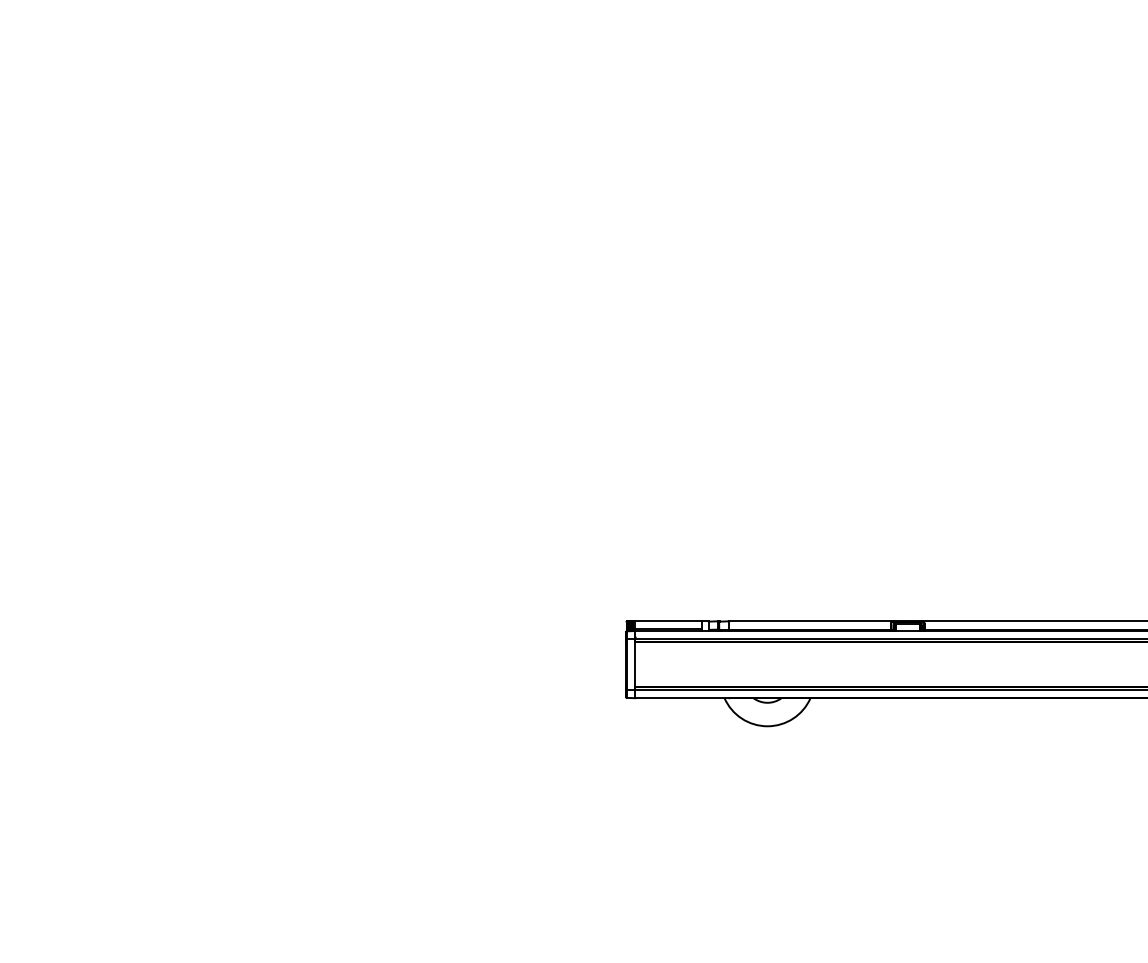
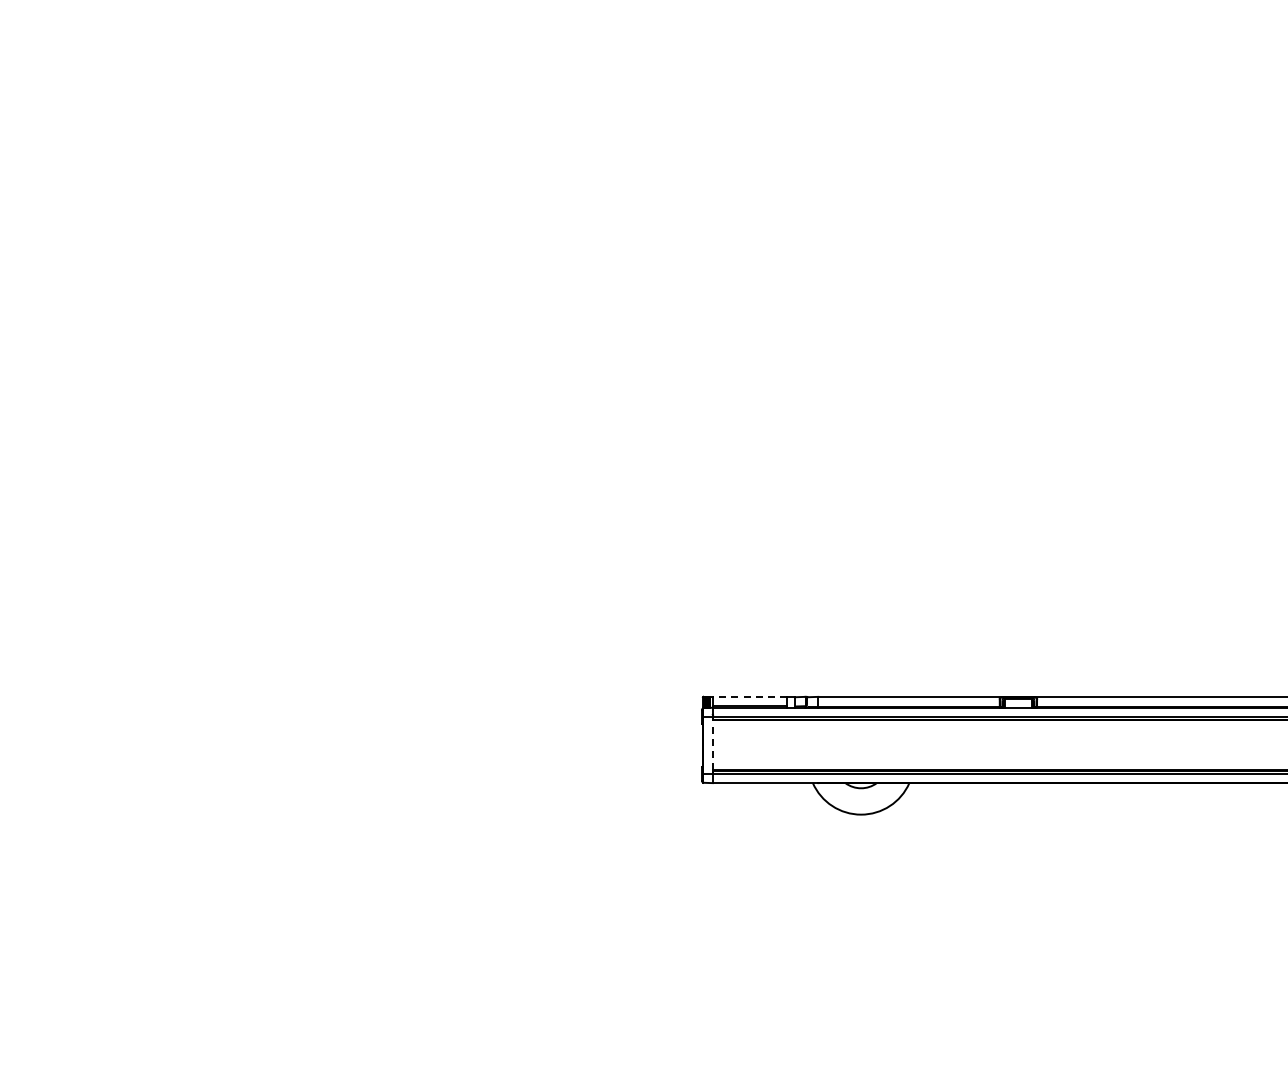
line: (668, 620) -> (749, 696), solid -> dashed
line: (635, 664) -> (712, 745), solid -> dashed

